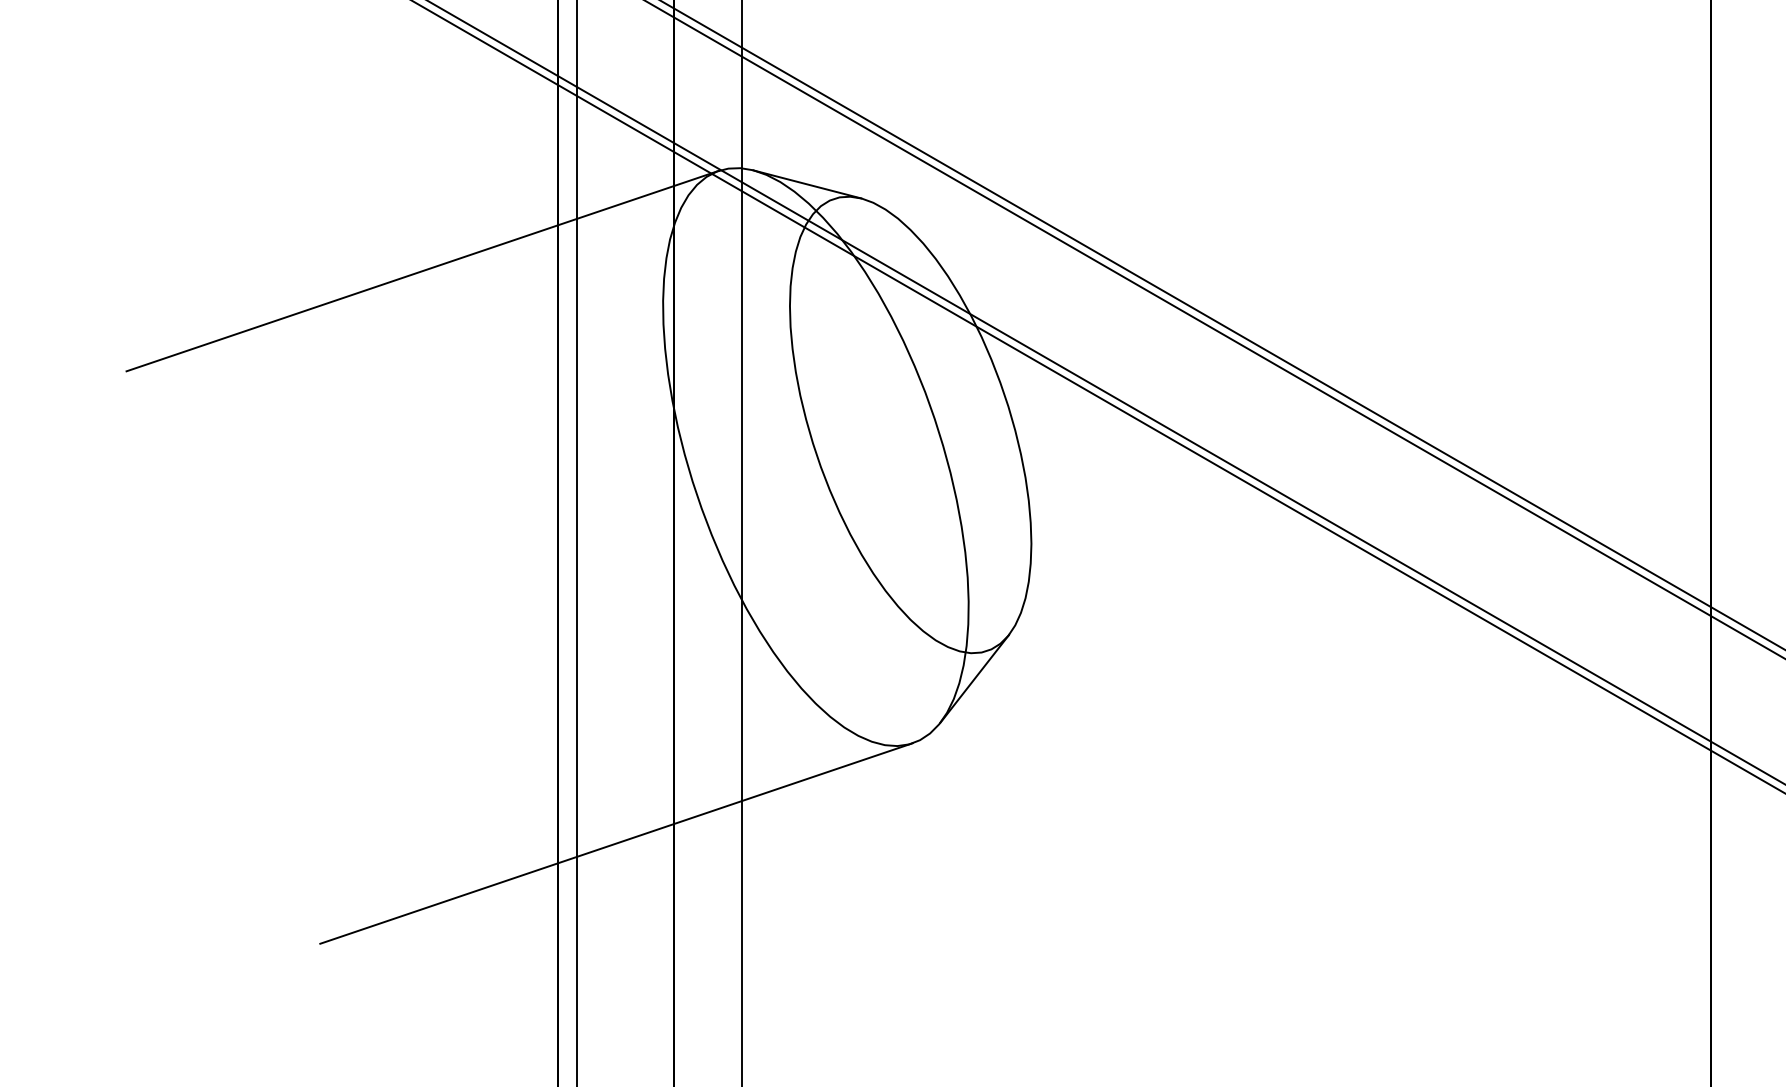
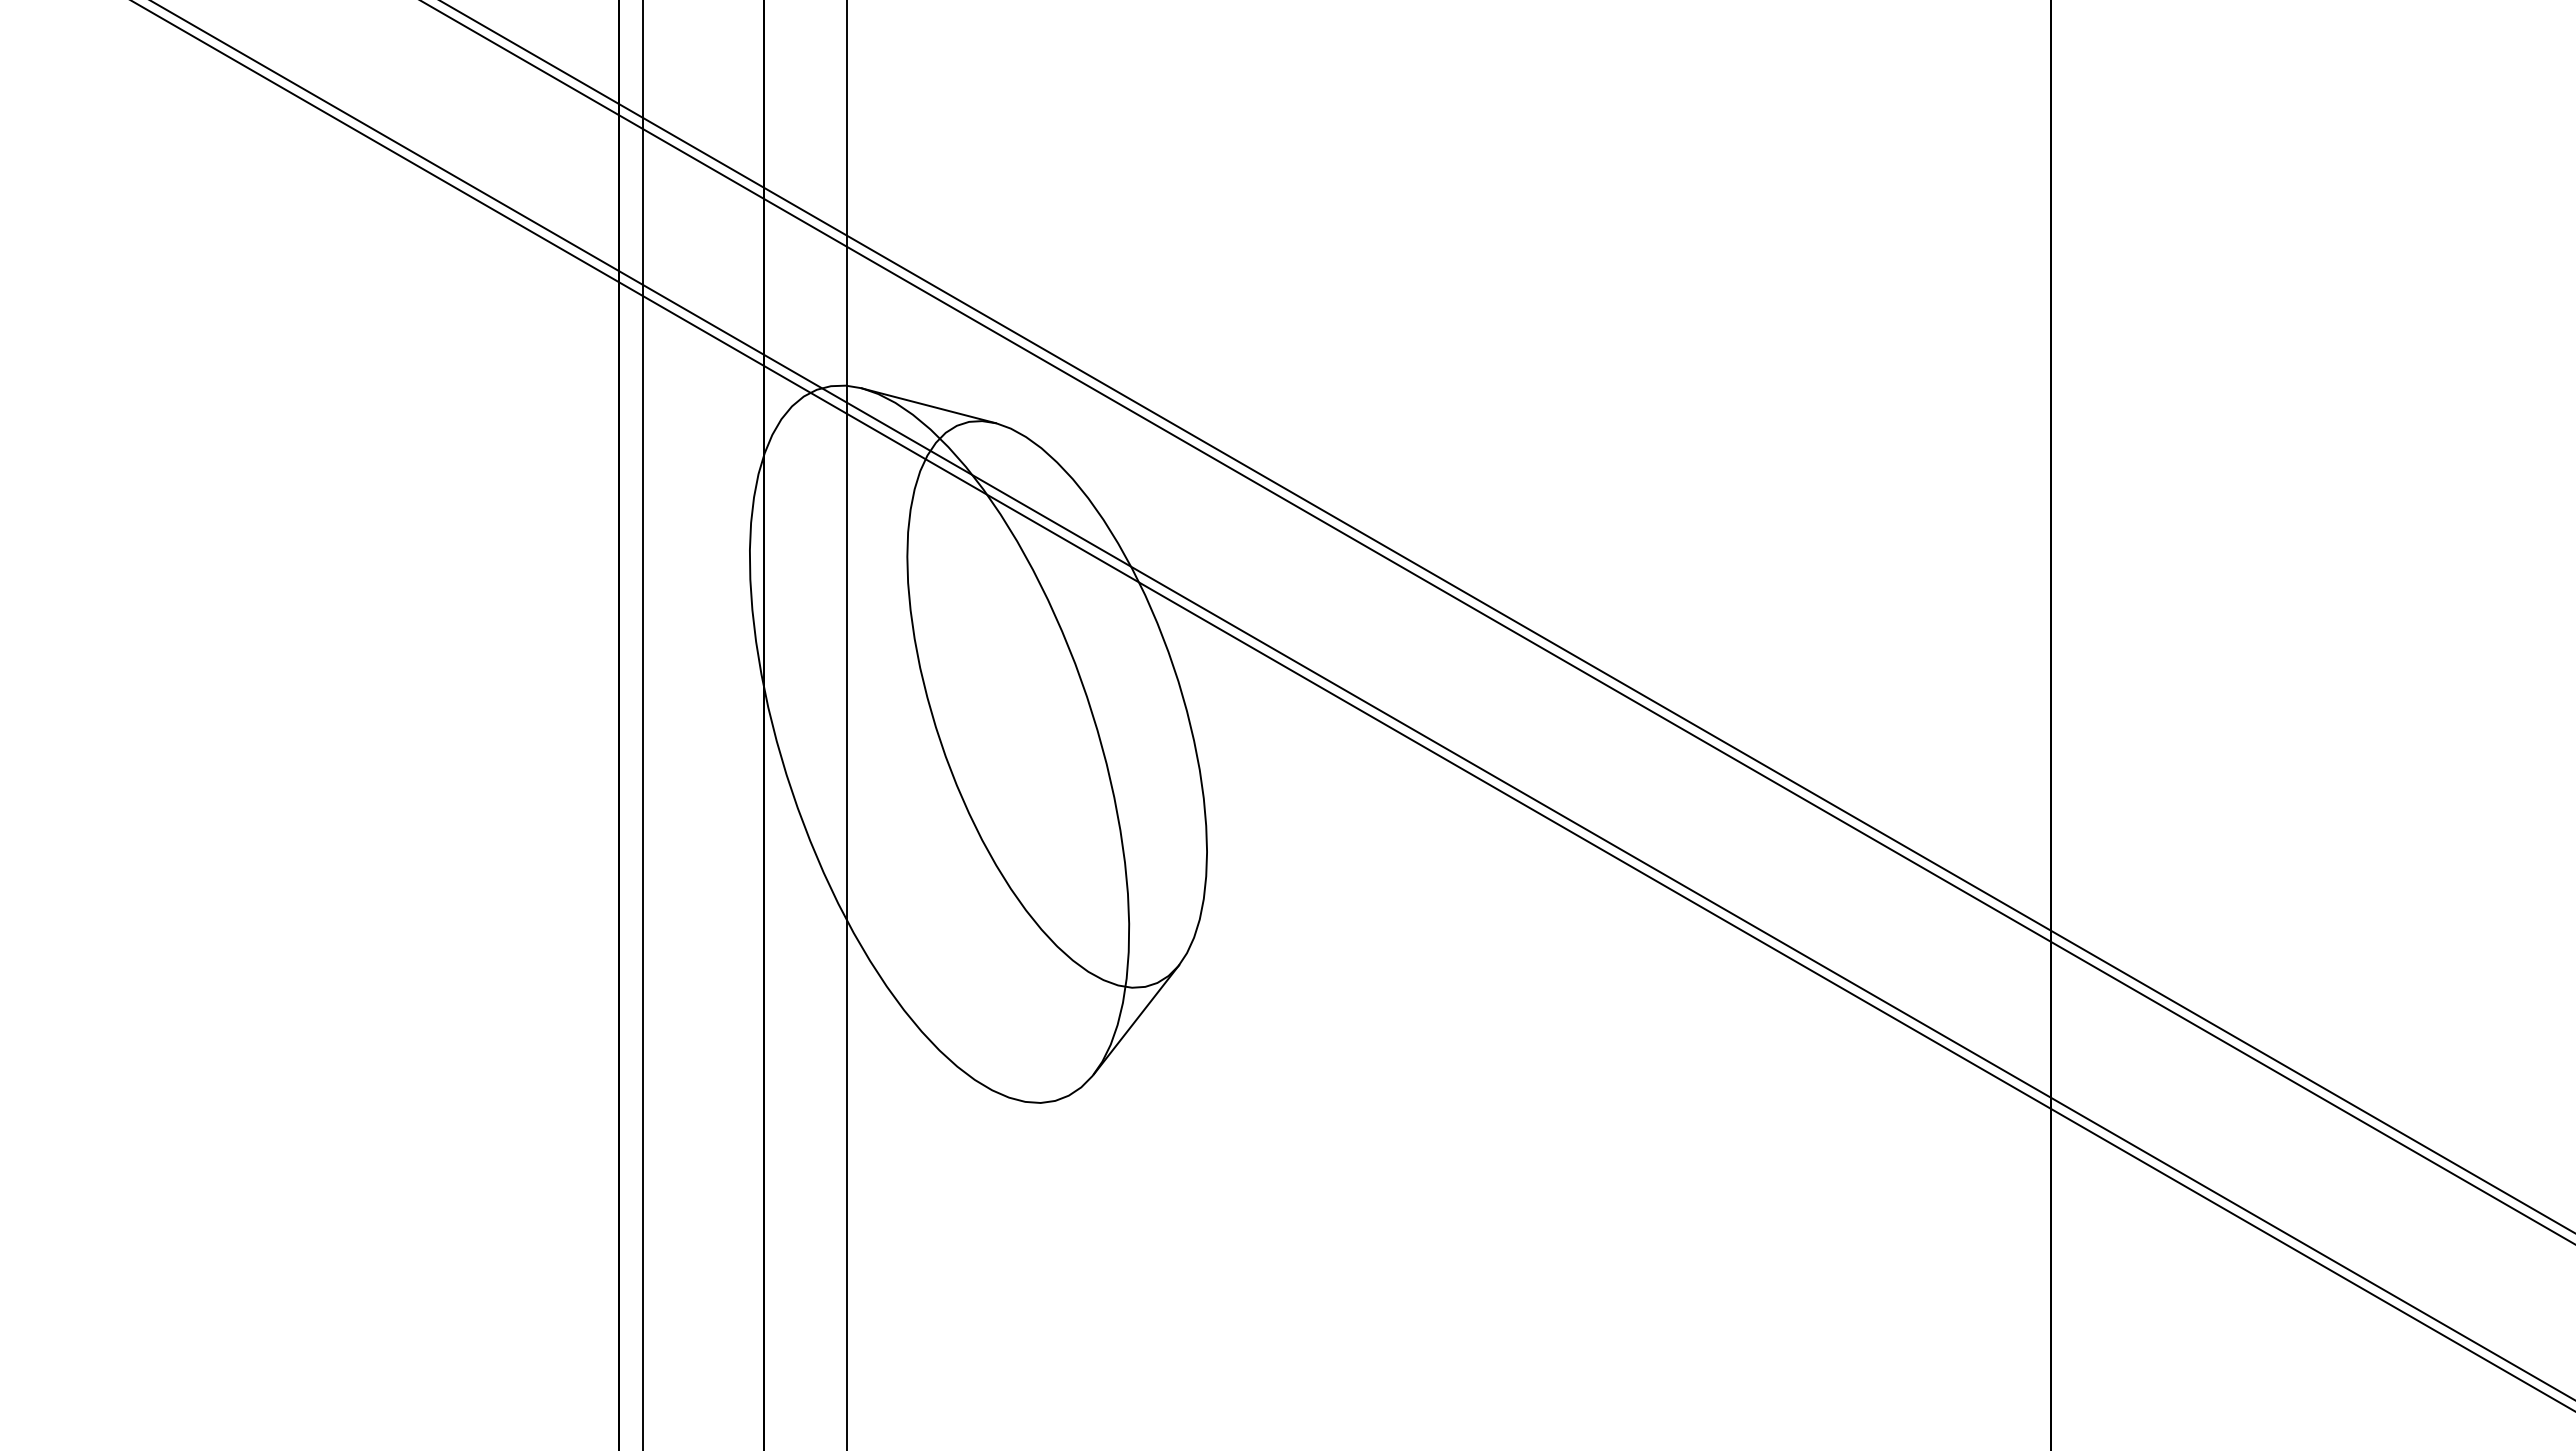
line: (422, 270) -> (451, 512), removed
line: (616, 843) -> (691, 1223), removed

